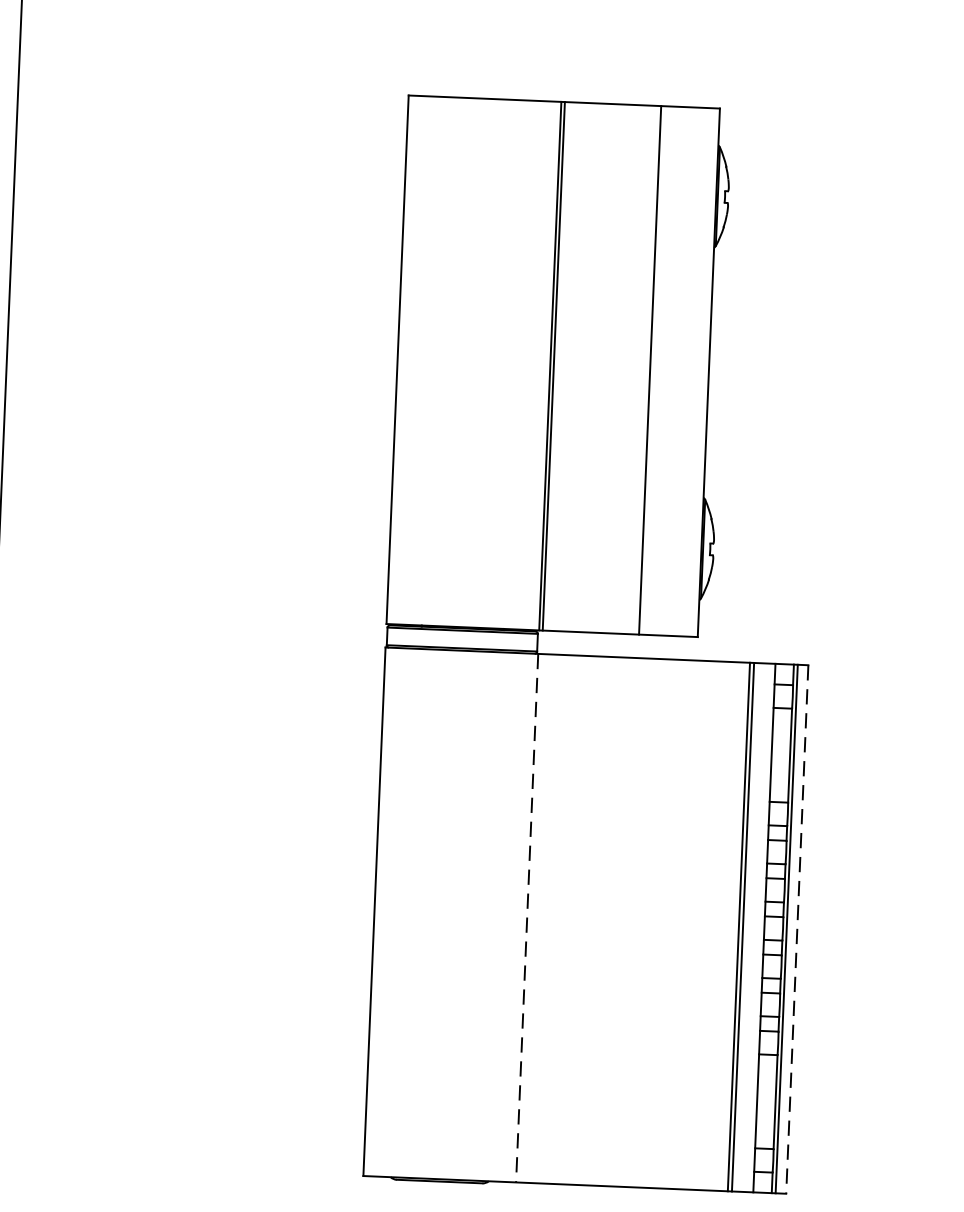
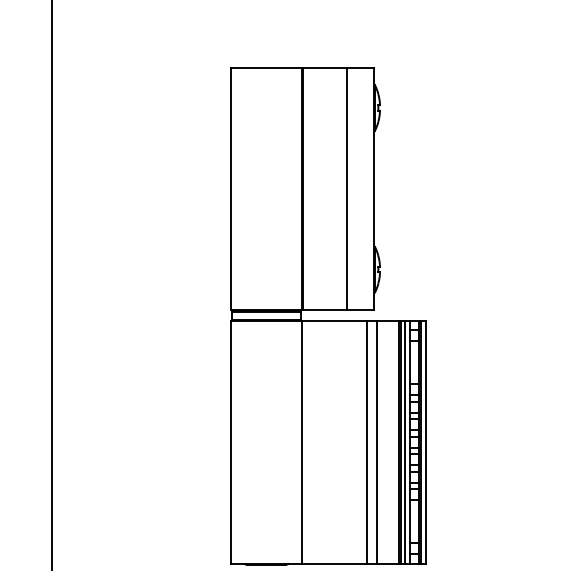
line: (527, 918) -> (301, 442), dashed -> solid
line: (670, 922) -> (367, 441), added
line: (690, 923) -> (376, 441), added
line: (753, 925) -> (405, 441), added
line: (797, 929) -> (425, 442), dashed -> solid

